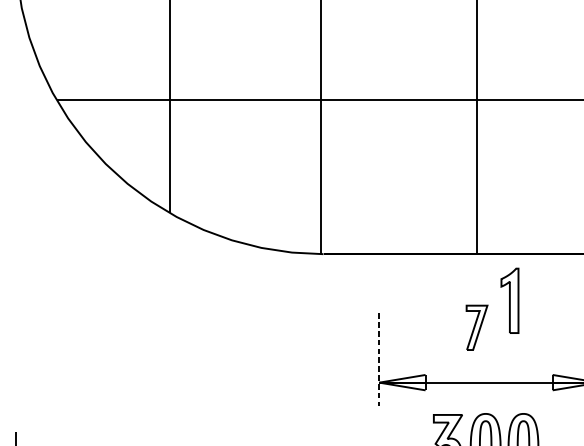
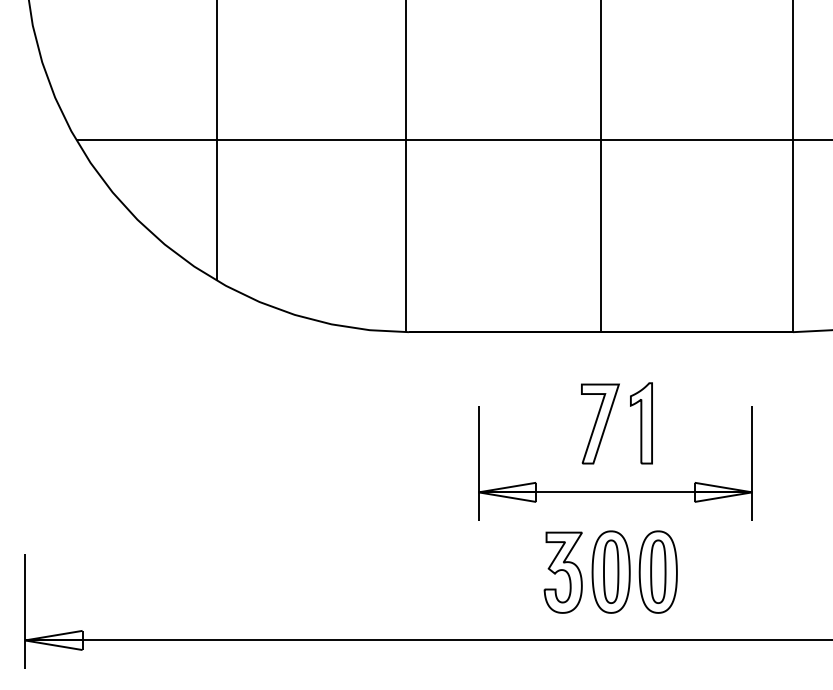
part: (509, 300) -> (641, 423), moved
part: (477, 327) -> (600, 423), size x1.43
line: (379, 359) -> (478, 463), dashed -> solid

